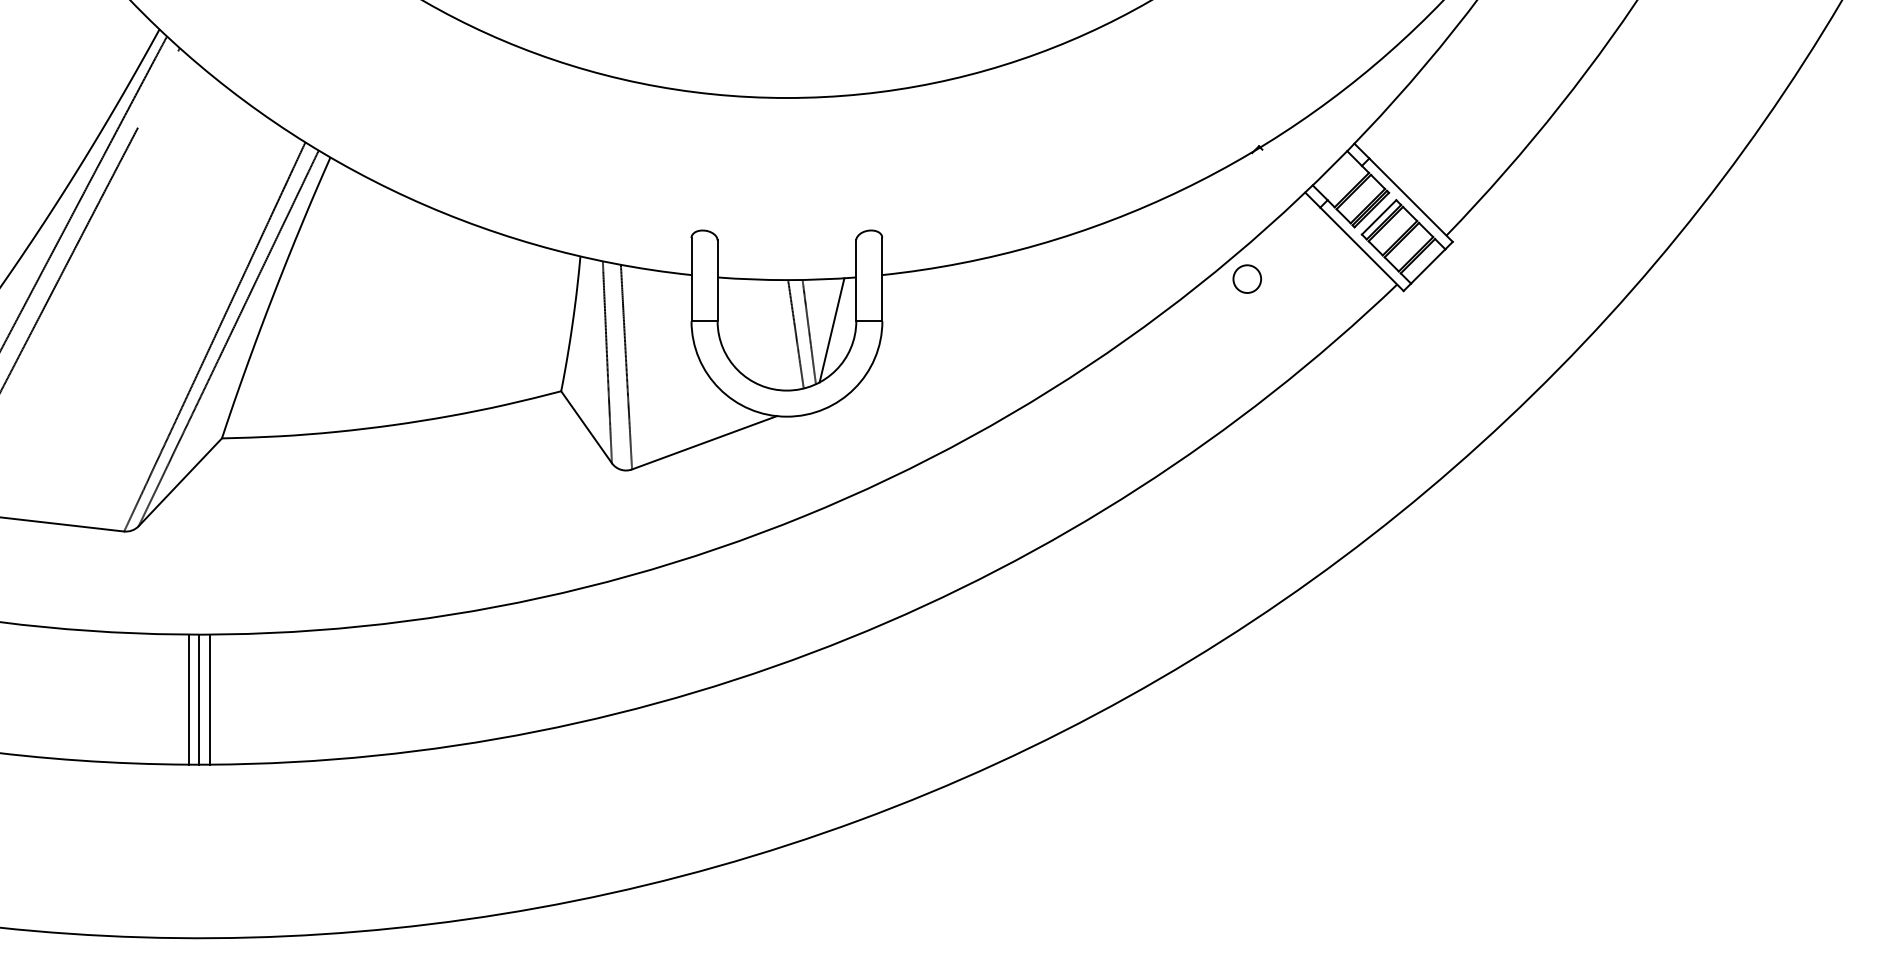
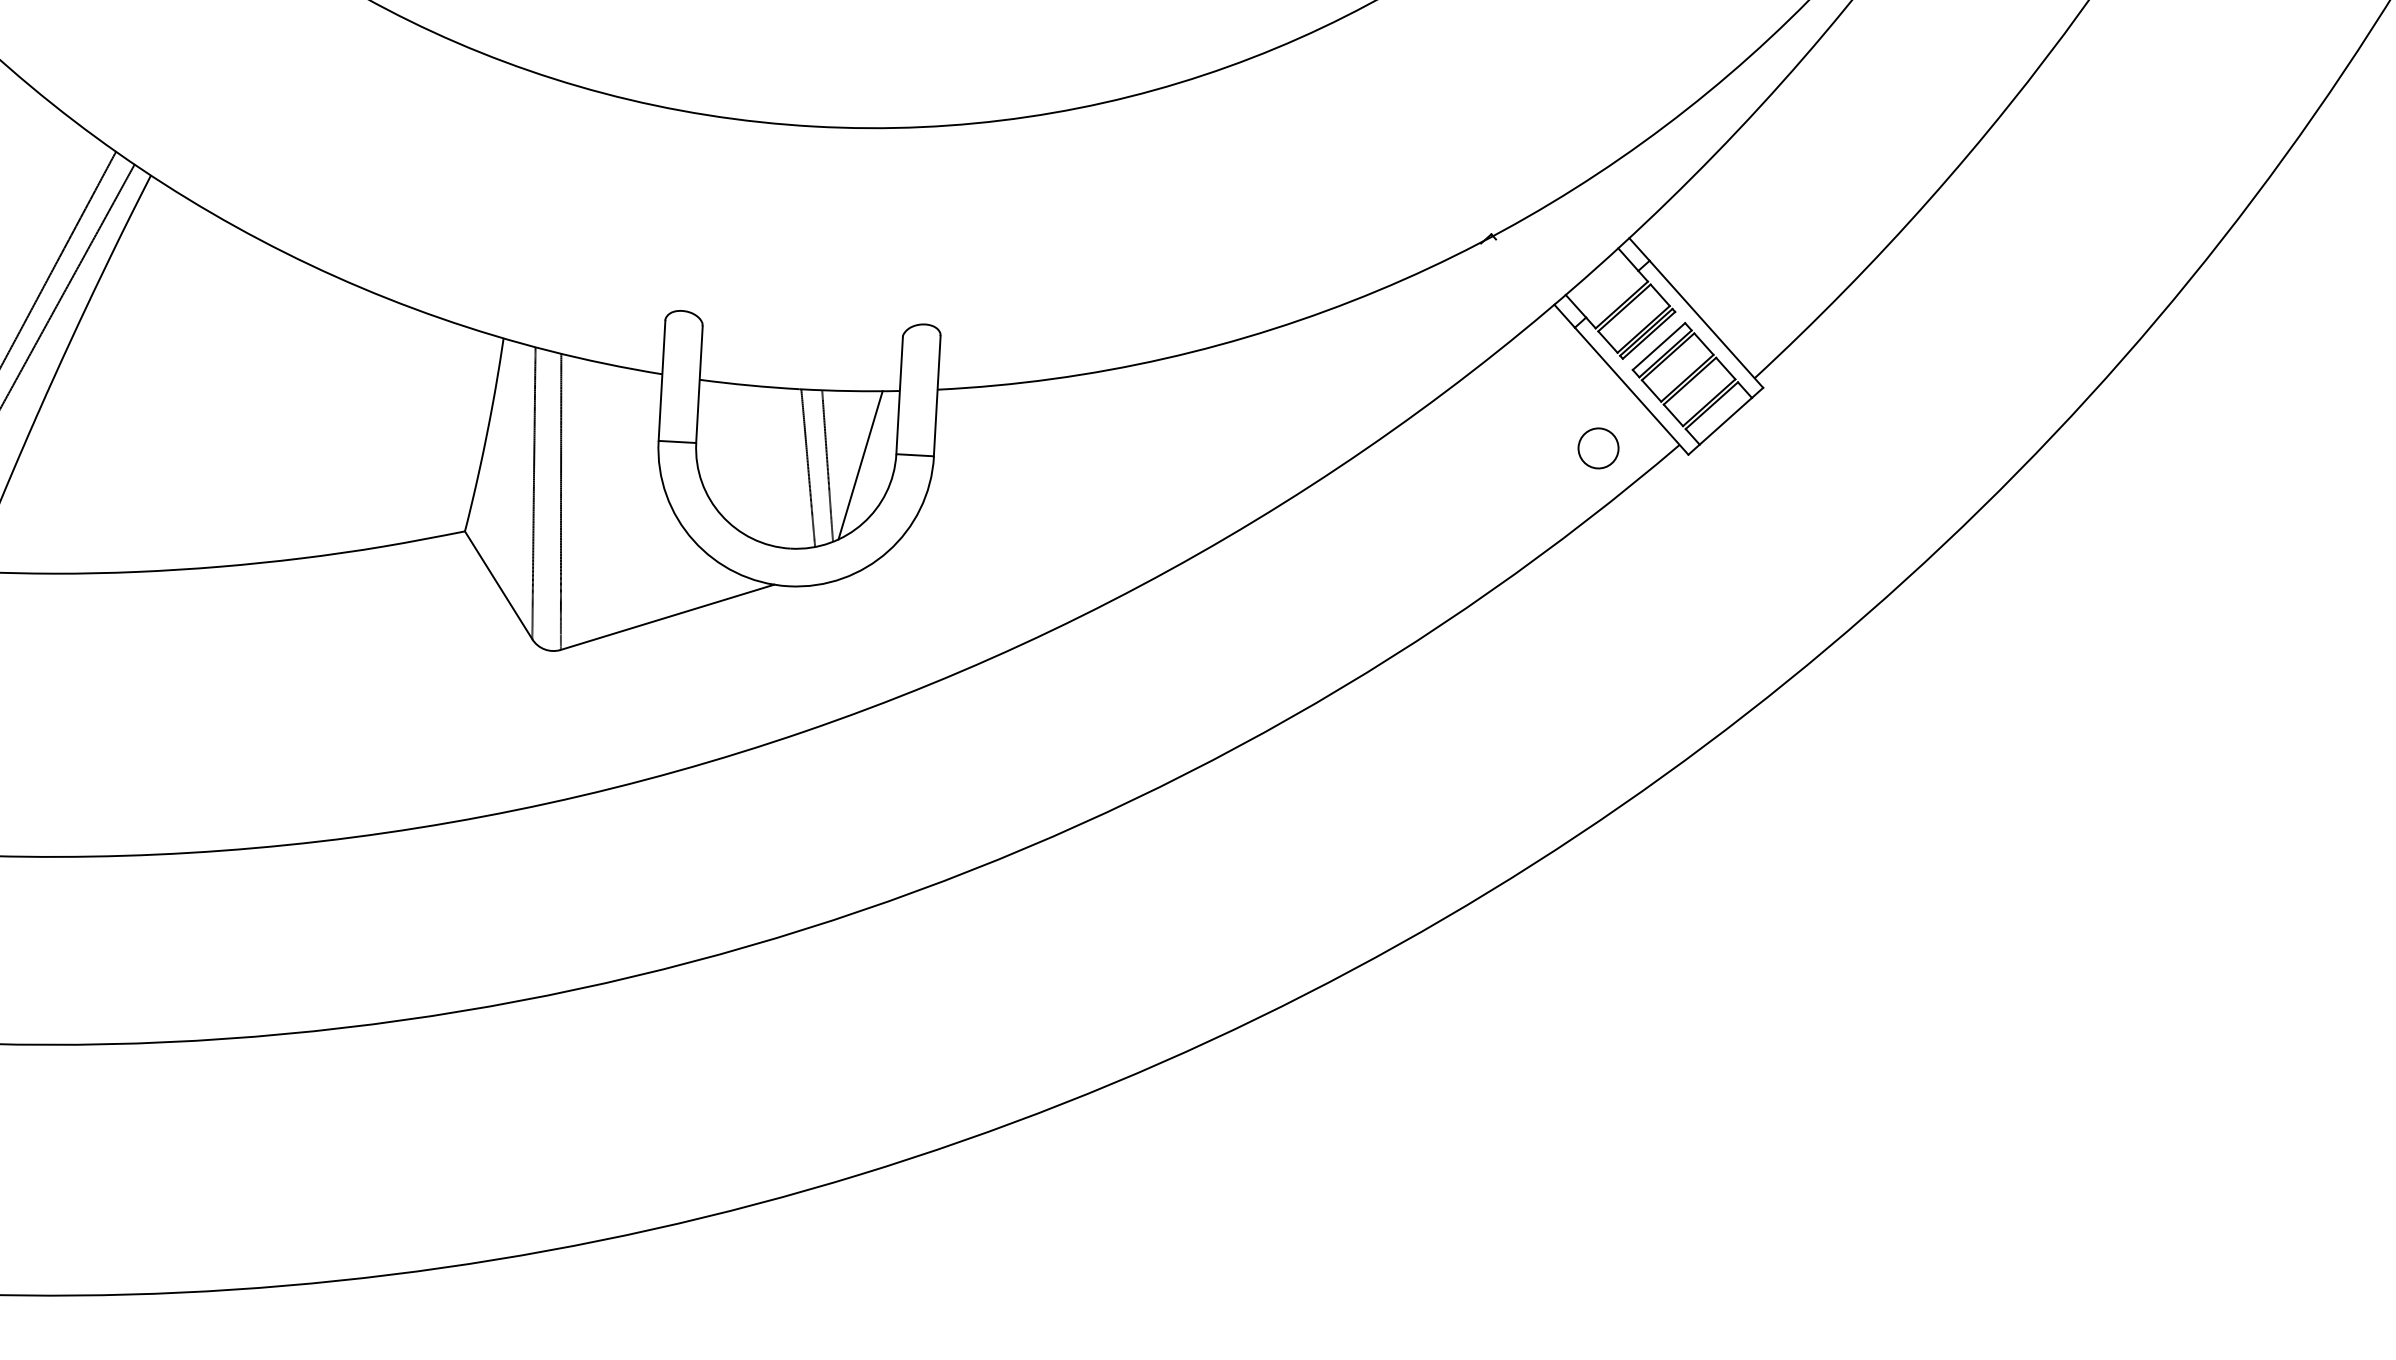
circle: (1246, 278) -> (1597, 447), moved

